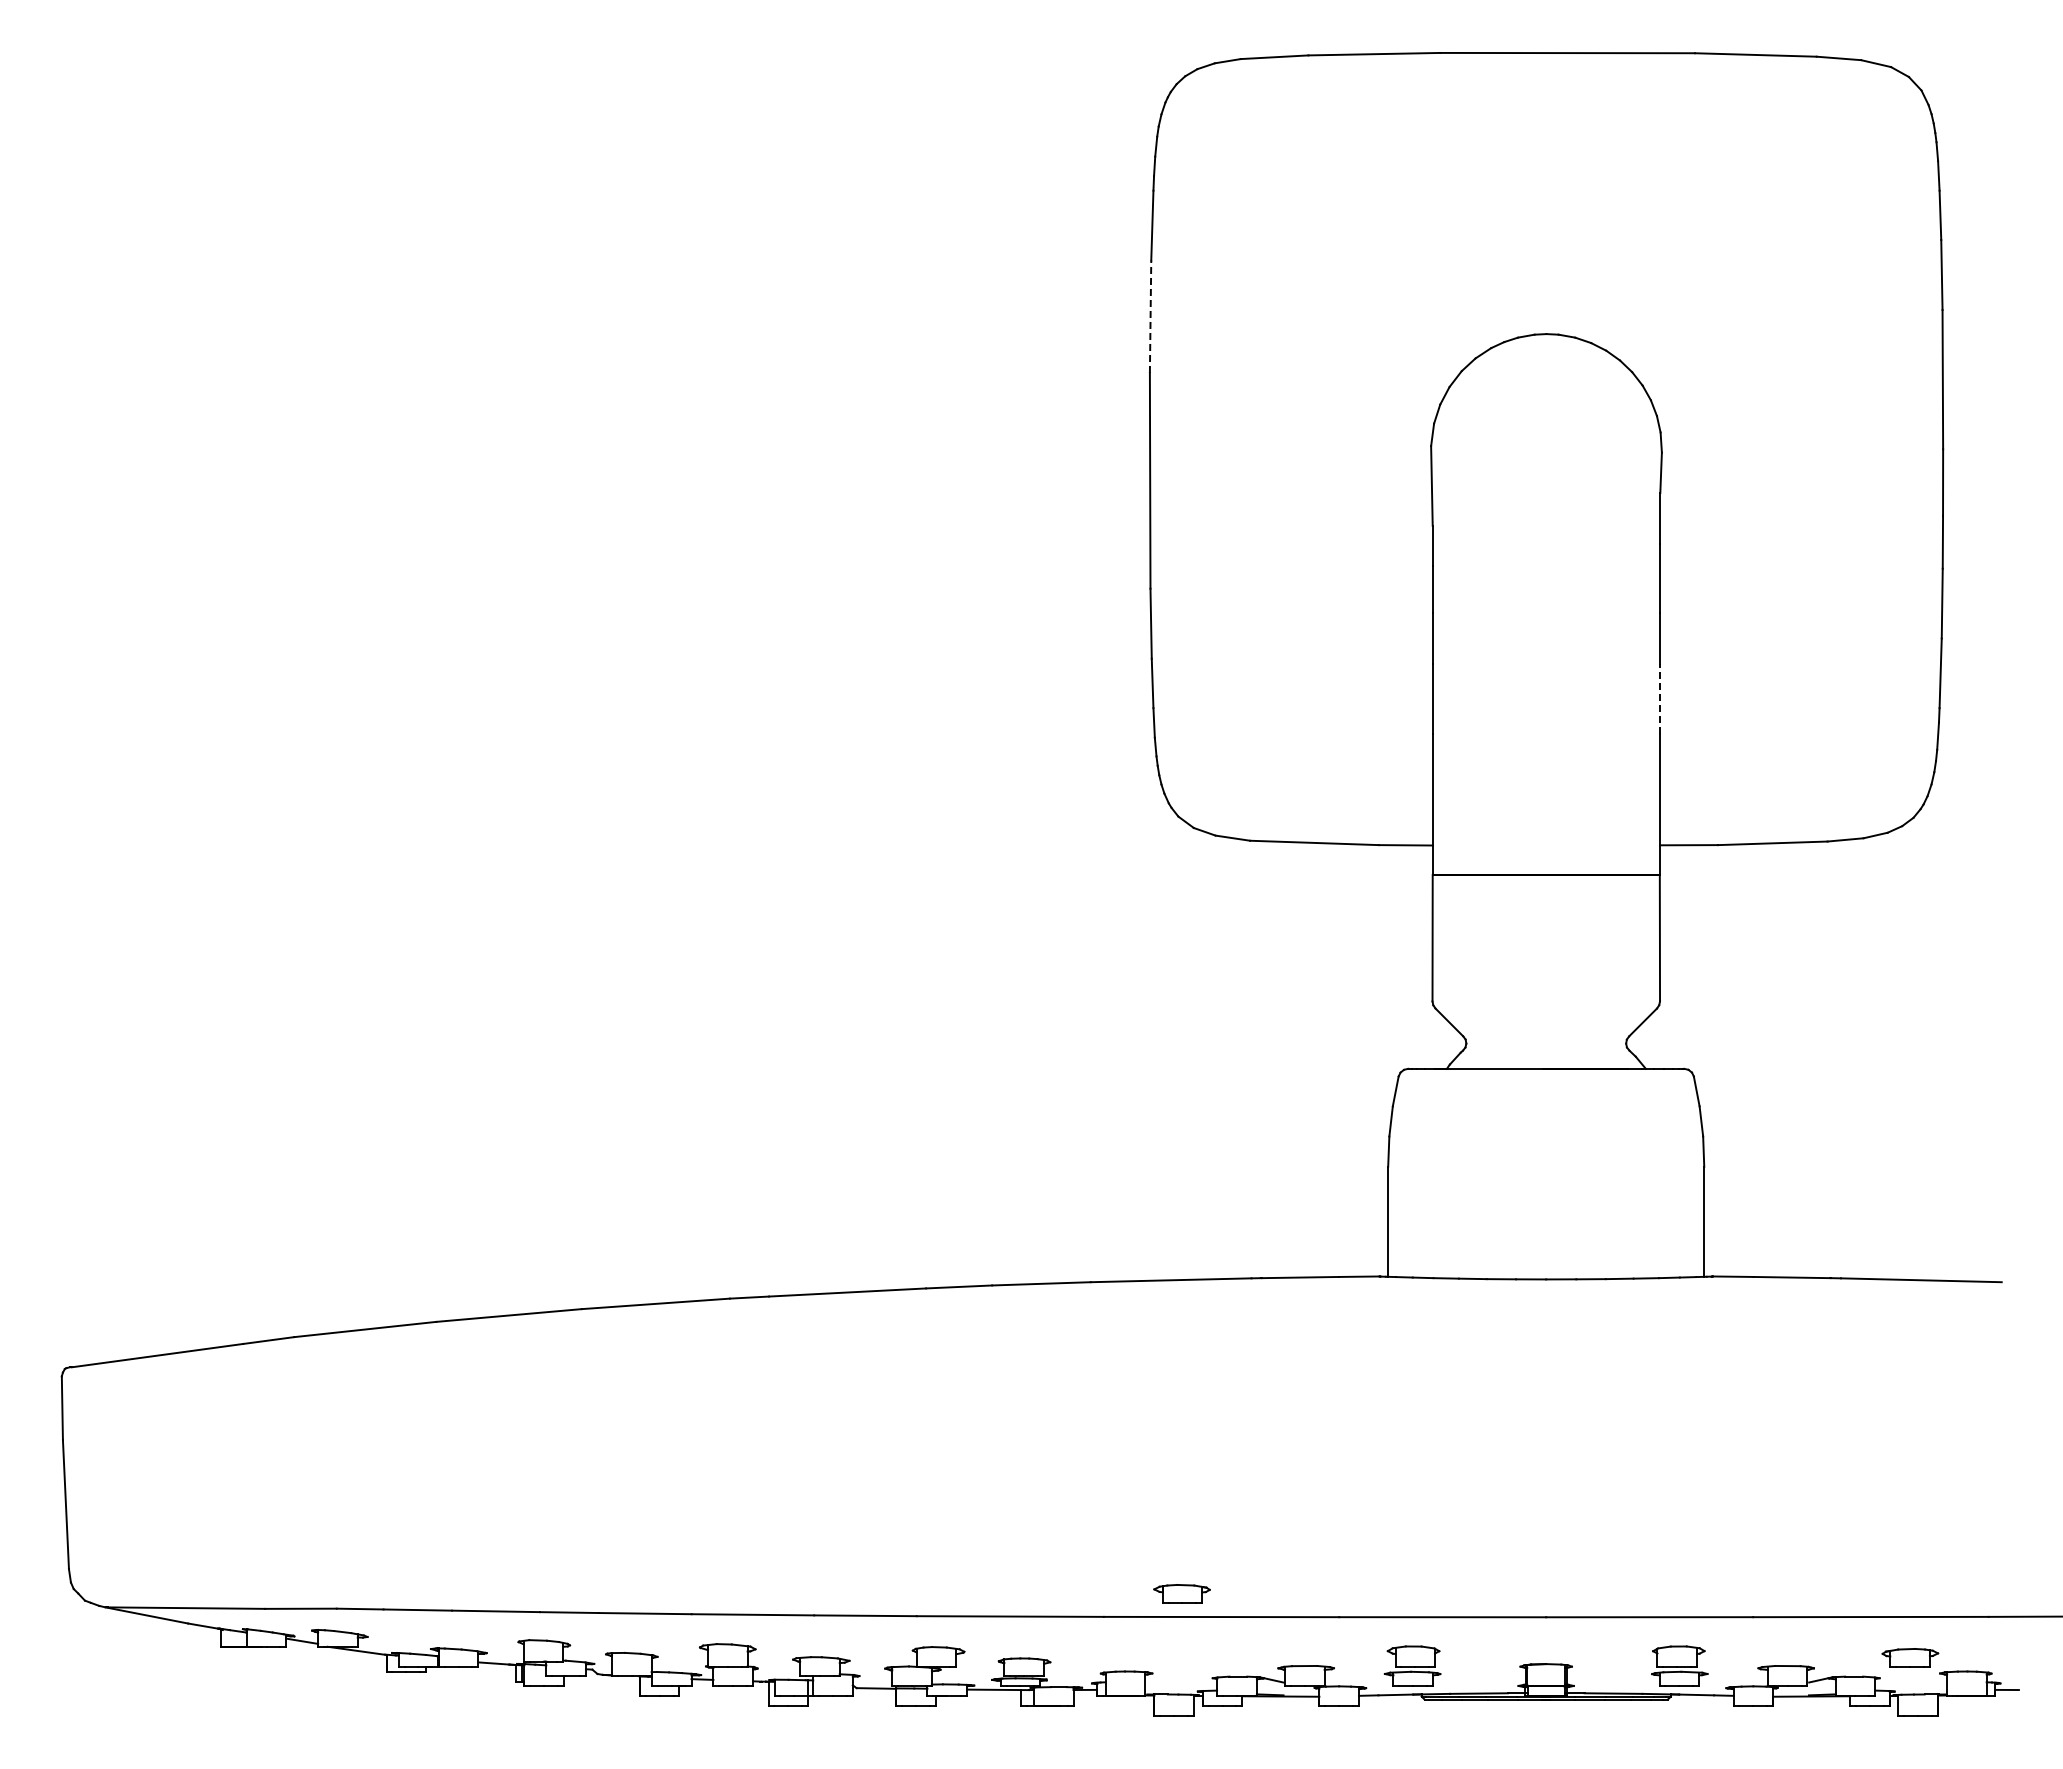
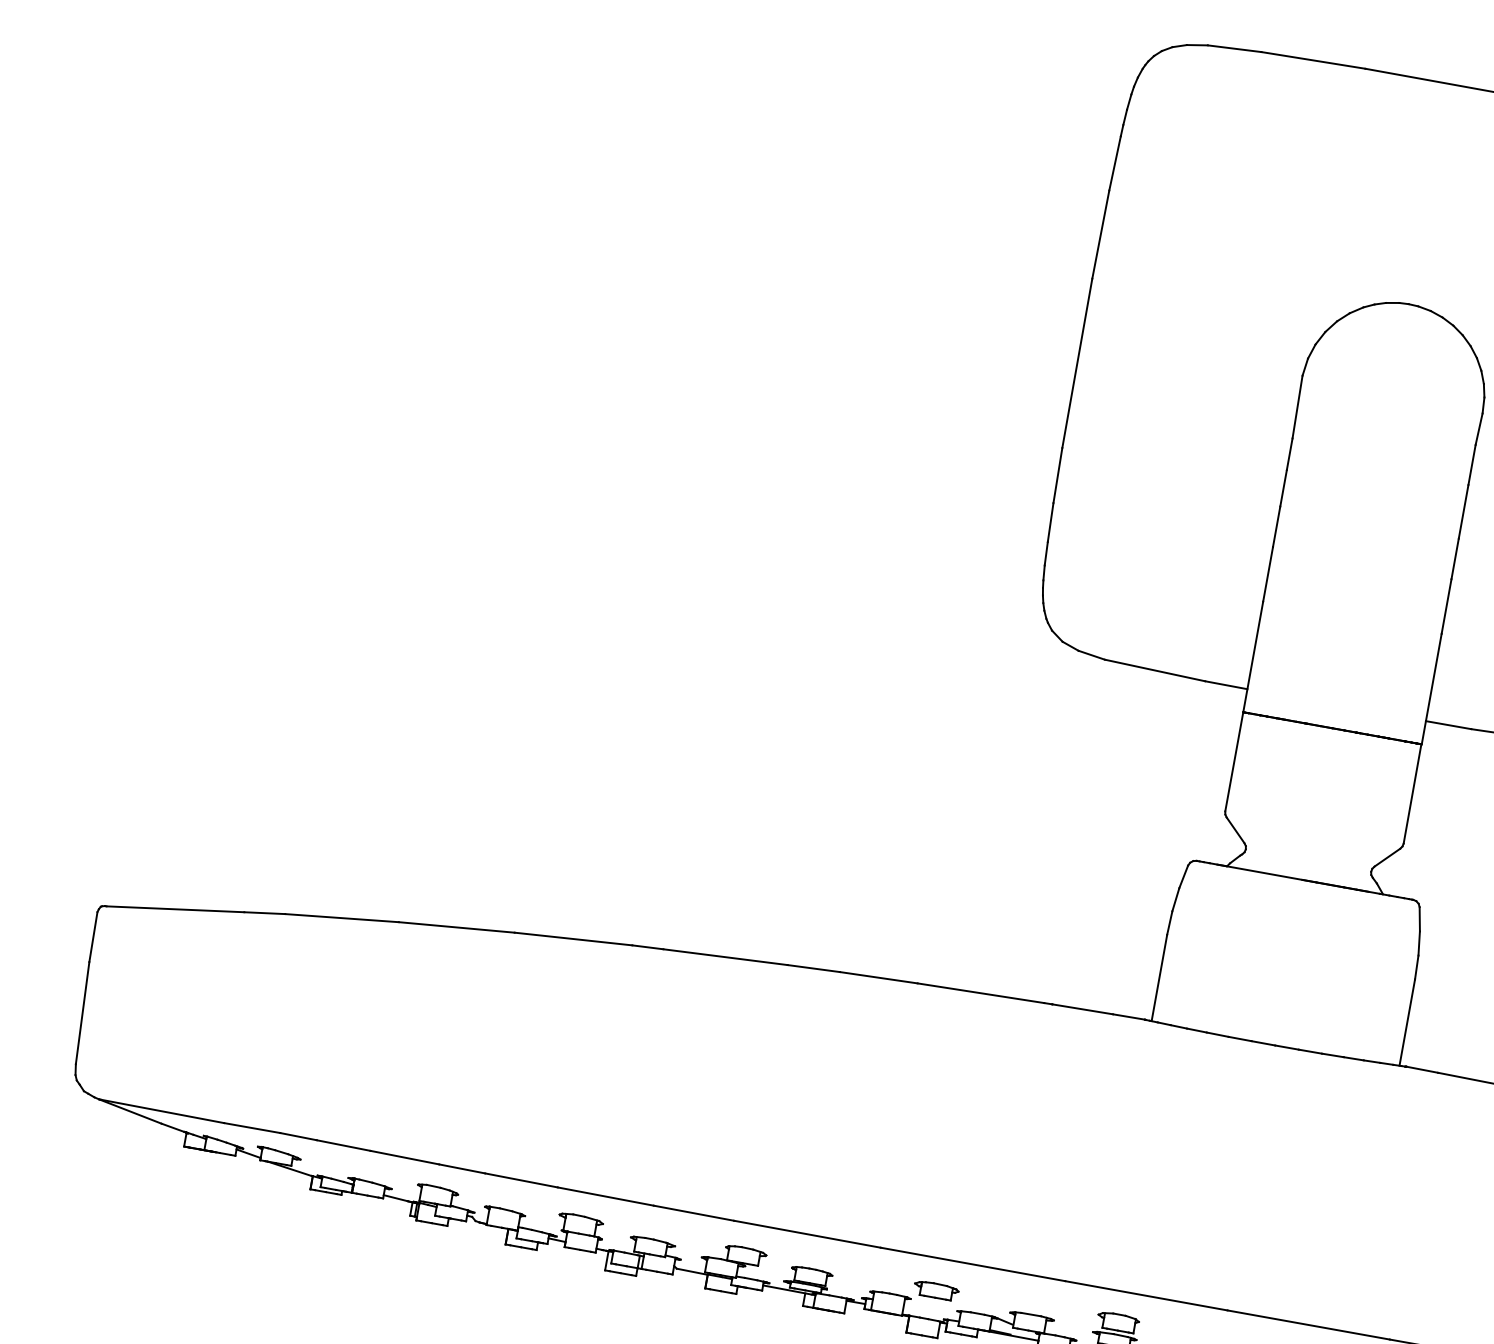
line: (1150, 316) -> (1100, 234), dashed -> solid
line: (1660, 699) -> (1446, 606), dashed -> solid
part: (1181, 1593) -> (935, 1290), moved

